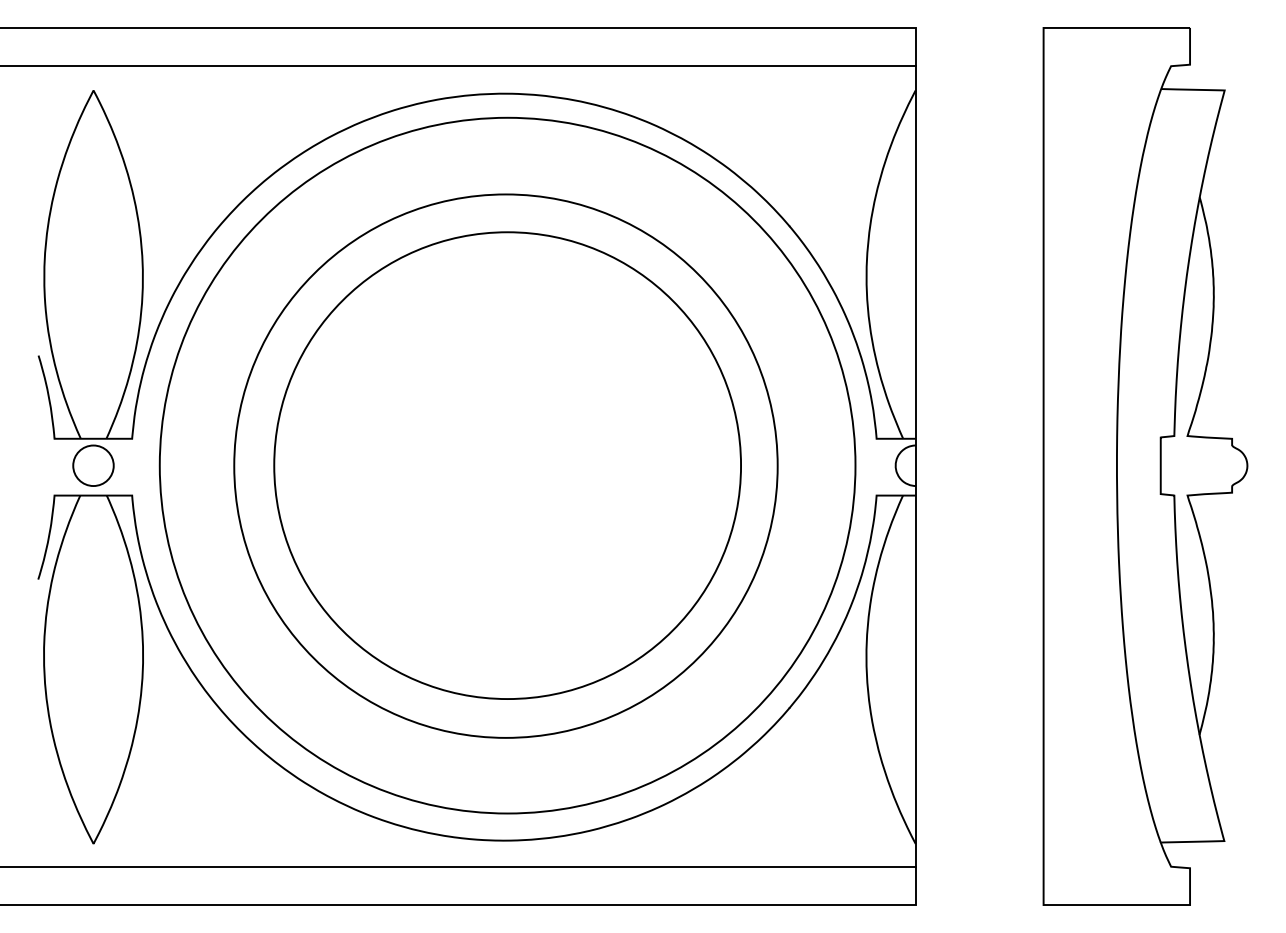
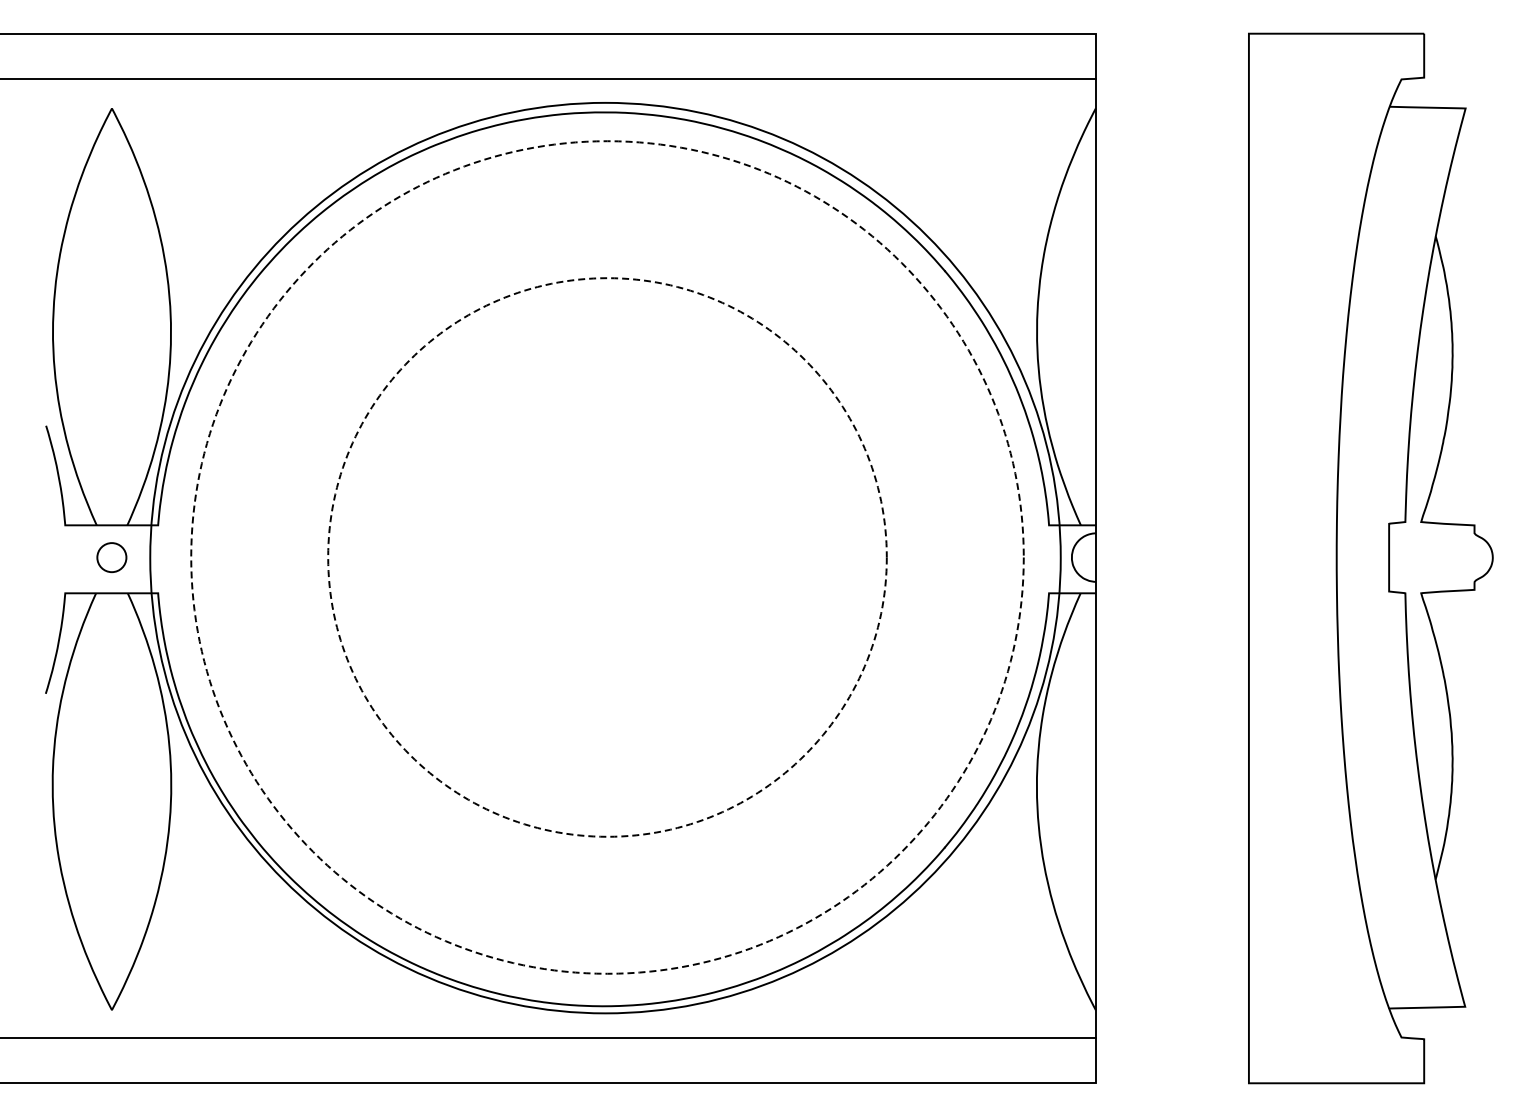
circle: (93, 465) -> (111, 557), size x0.6
circle: (505, 465) -> (605, 557), size x1.4
circle: (507, 465) -> (607, 557), solid -> dashed
circle: (507, 465) -> (607, 557), solid -> dashed

